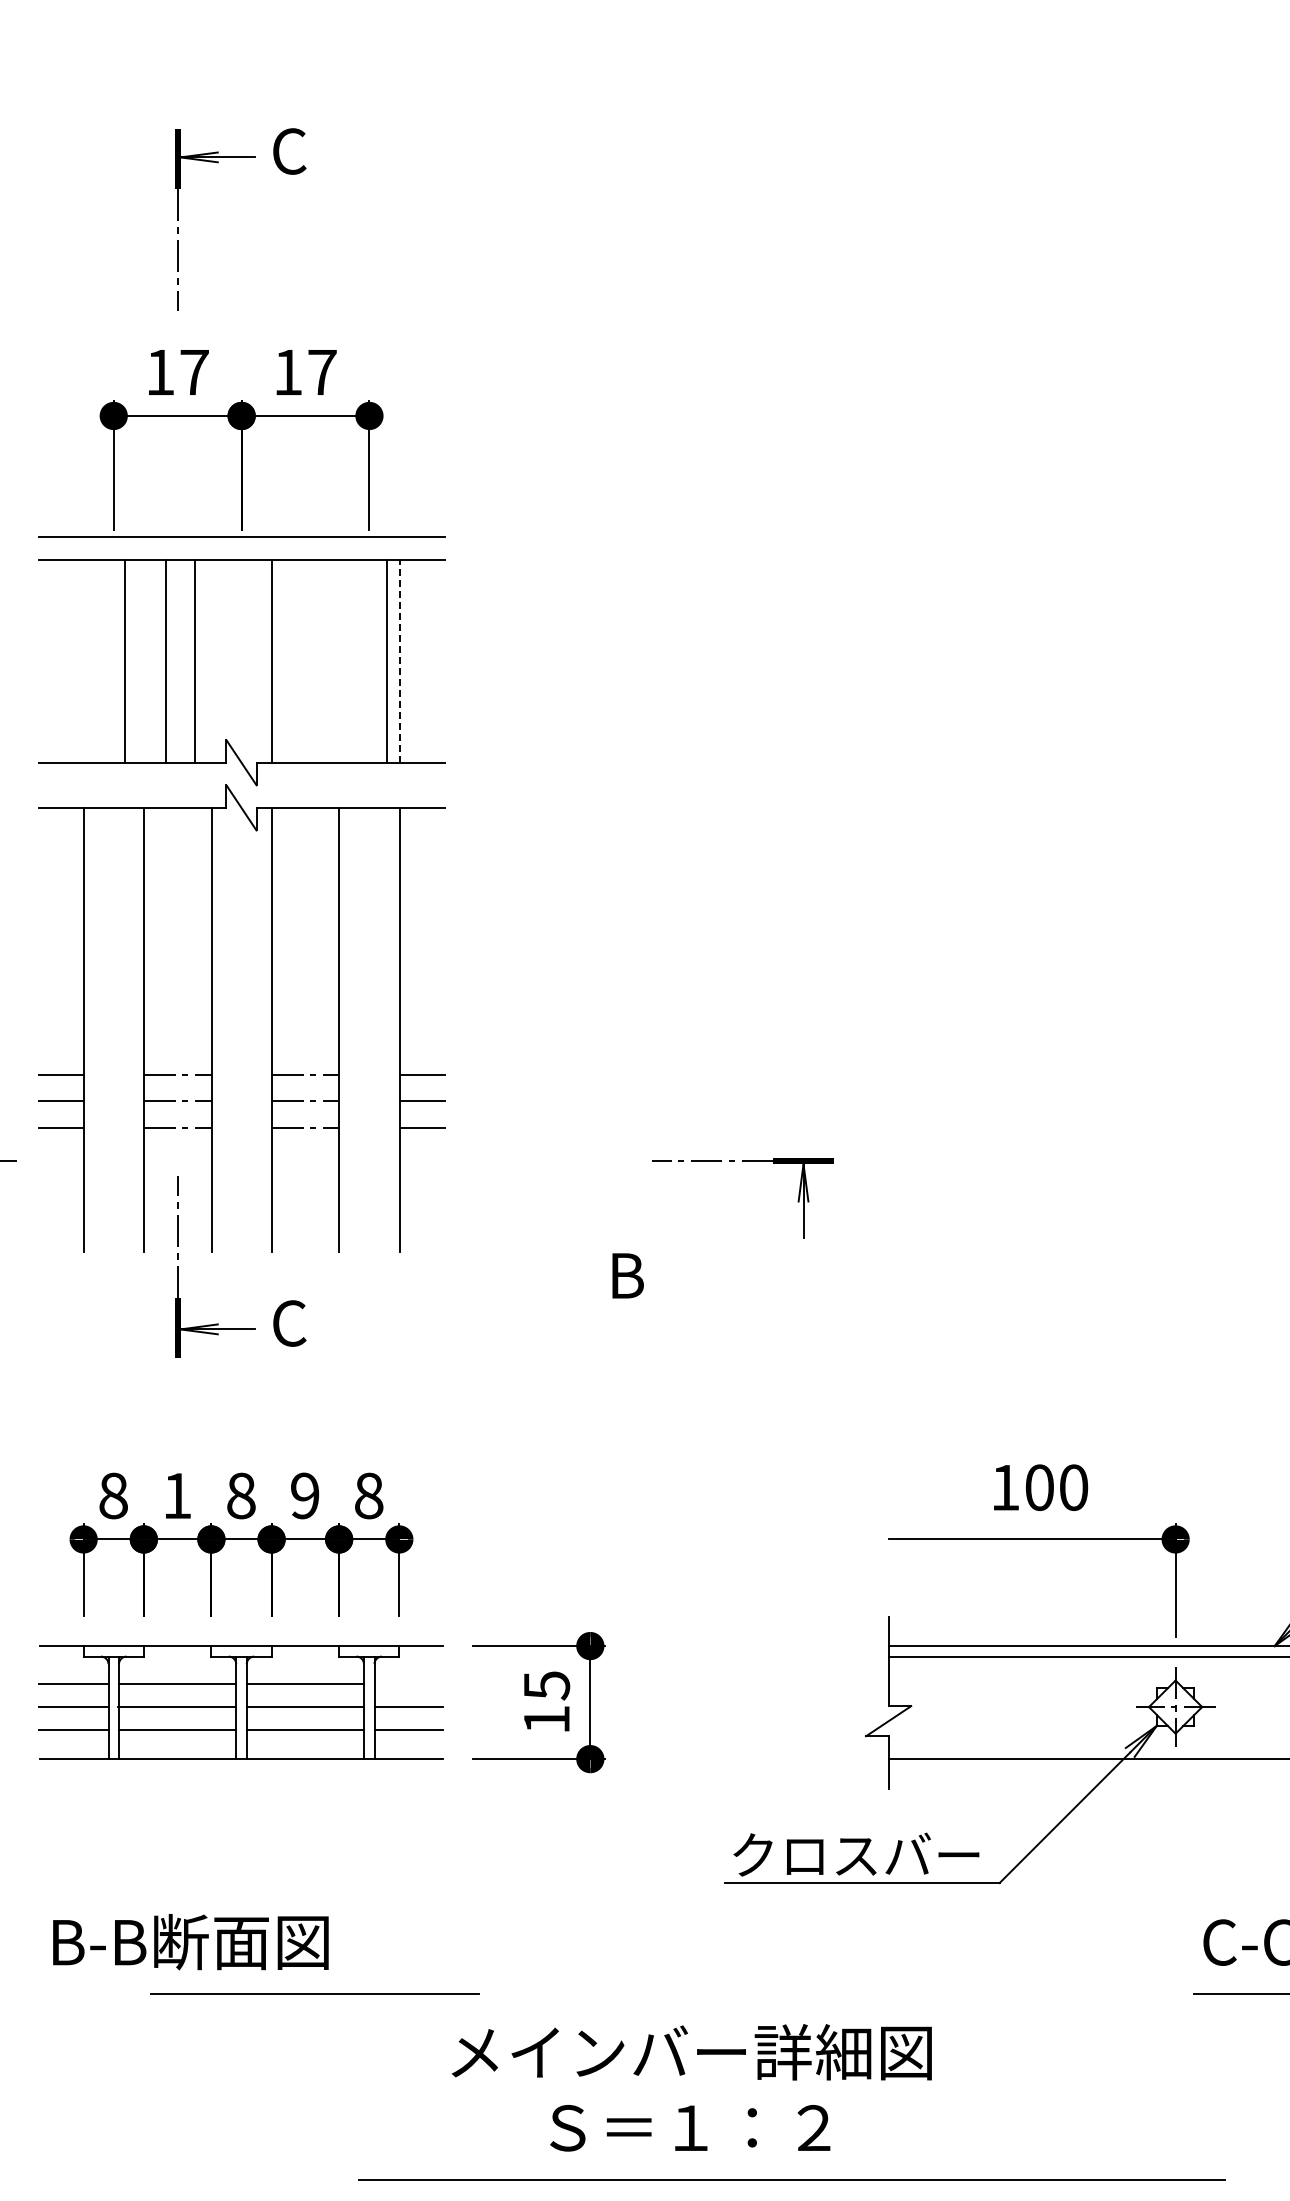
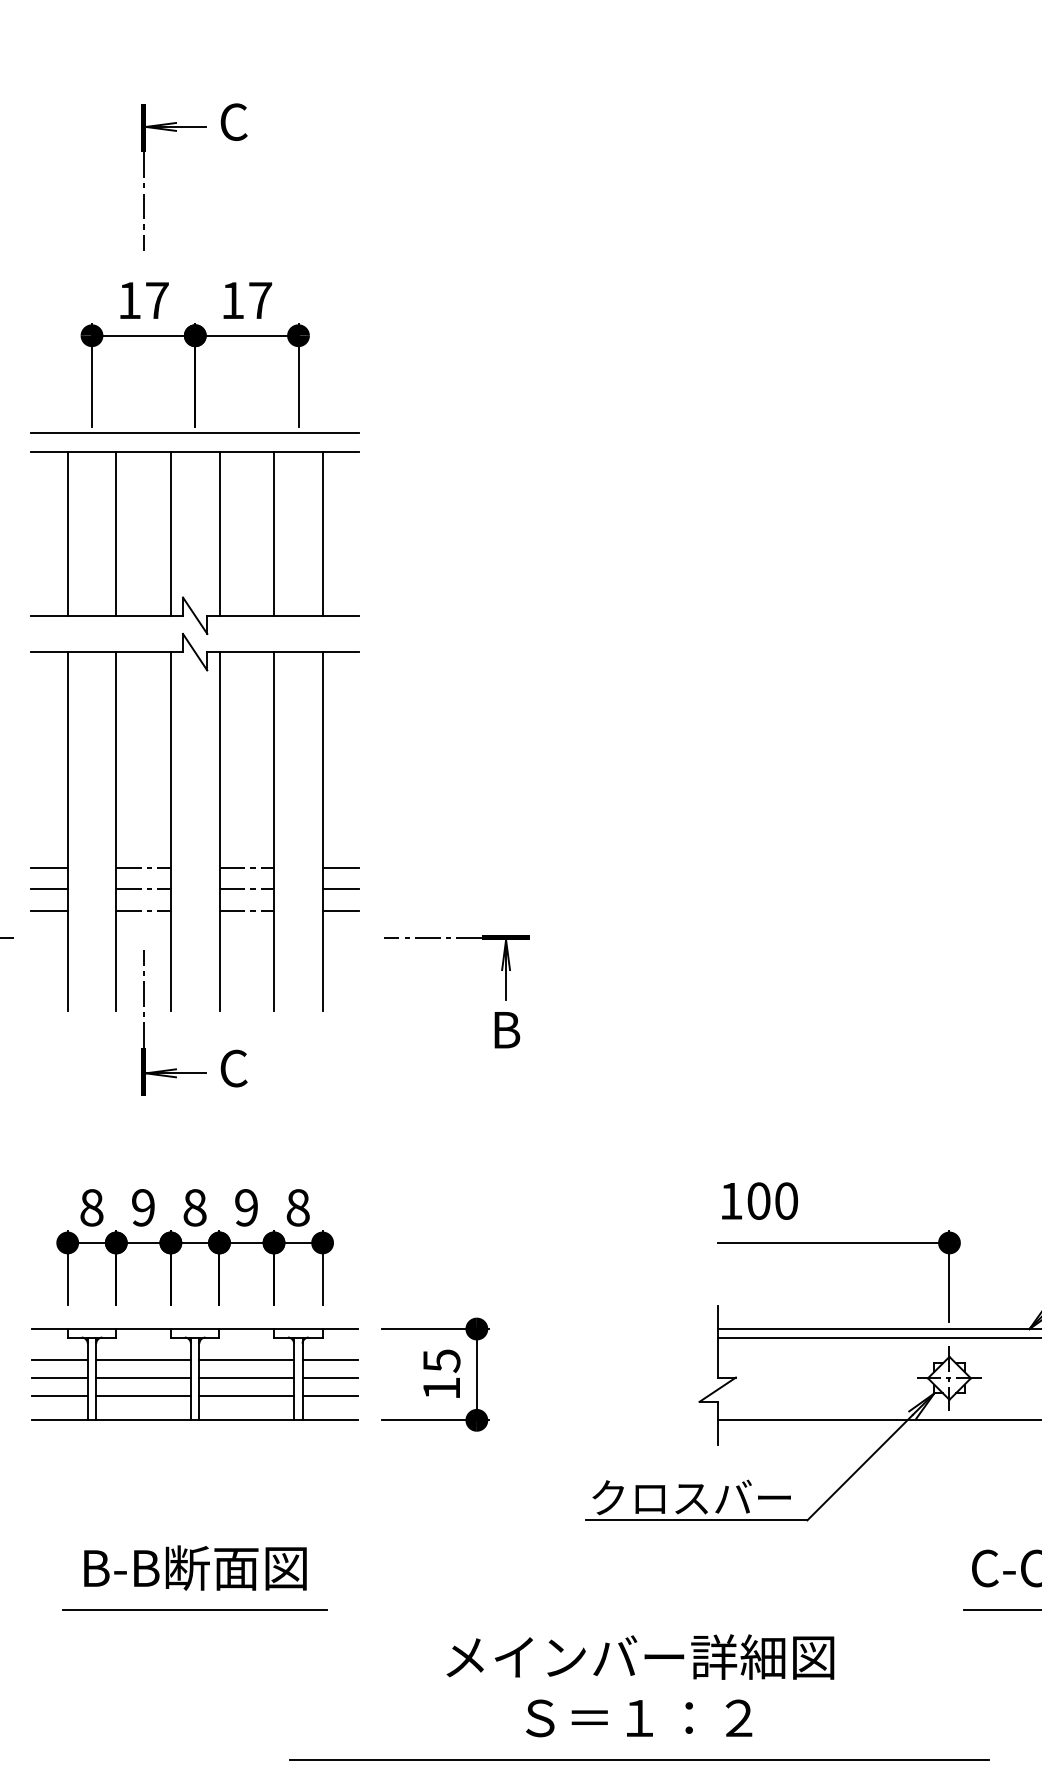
line: (124, 660) -> (67, 533), moved
line: (165, 660) -> (170, 533), moved
line: (194, 660) -> (116, 533), moved
line: (387, 660) -> (274, 533), moved
line: (399, 661) -> (322, 534), dashed -> solid
part: (742, 1161) -> (456, 937), moved
text: (1041, 1487) -> (760, 1201), moved
text: (177, 1495) -> (143, 1207), 1 -> 9
line: (408, 1684) -> (330, 1360), added
text: (190, 1942) -> (195, 1568), moved
line: (314, 1993) -> (194, 1609), moved
text: (691, 2087) -> (640, 1685), moved

